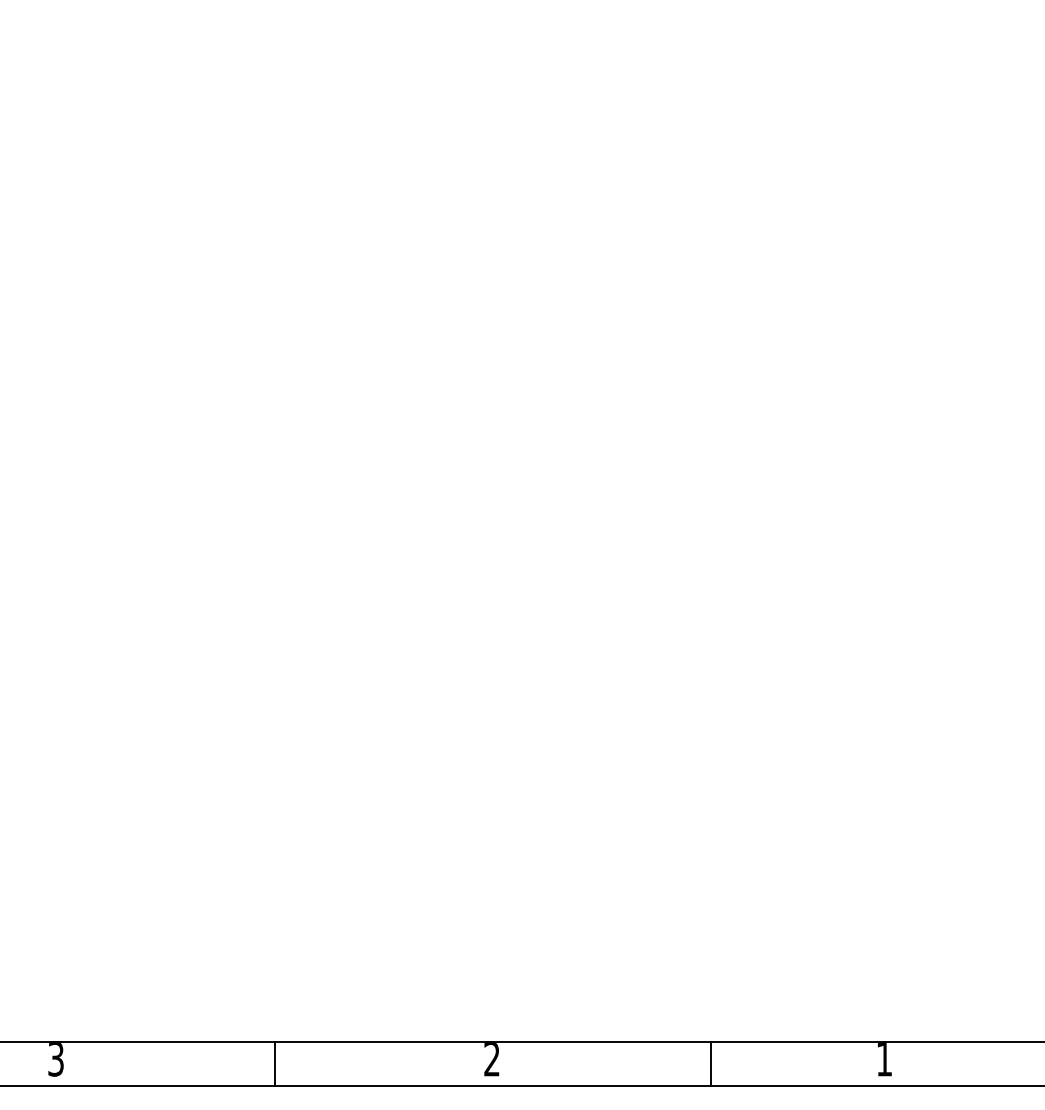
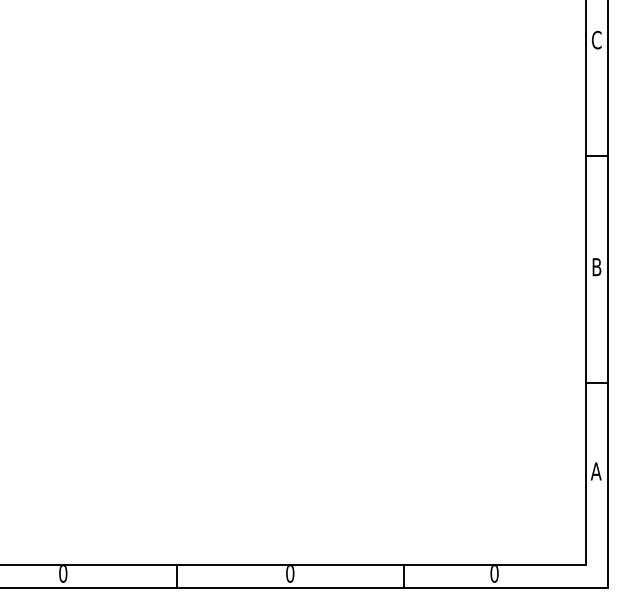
text: (56, 1060) -> (63, 574), 3 -> 0
text: (492, 1060) -> (290, 574), 2 -> 0
text: (884, 1060) -> (494, 574), 1 -> 0

